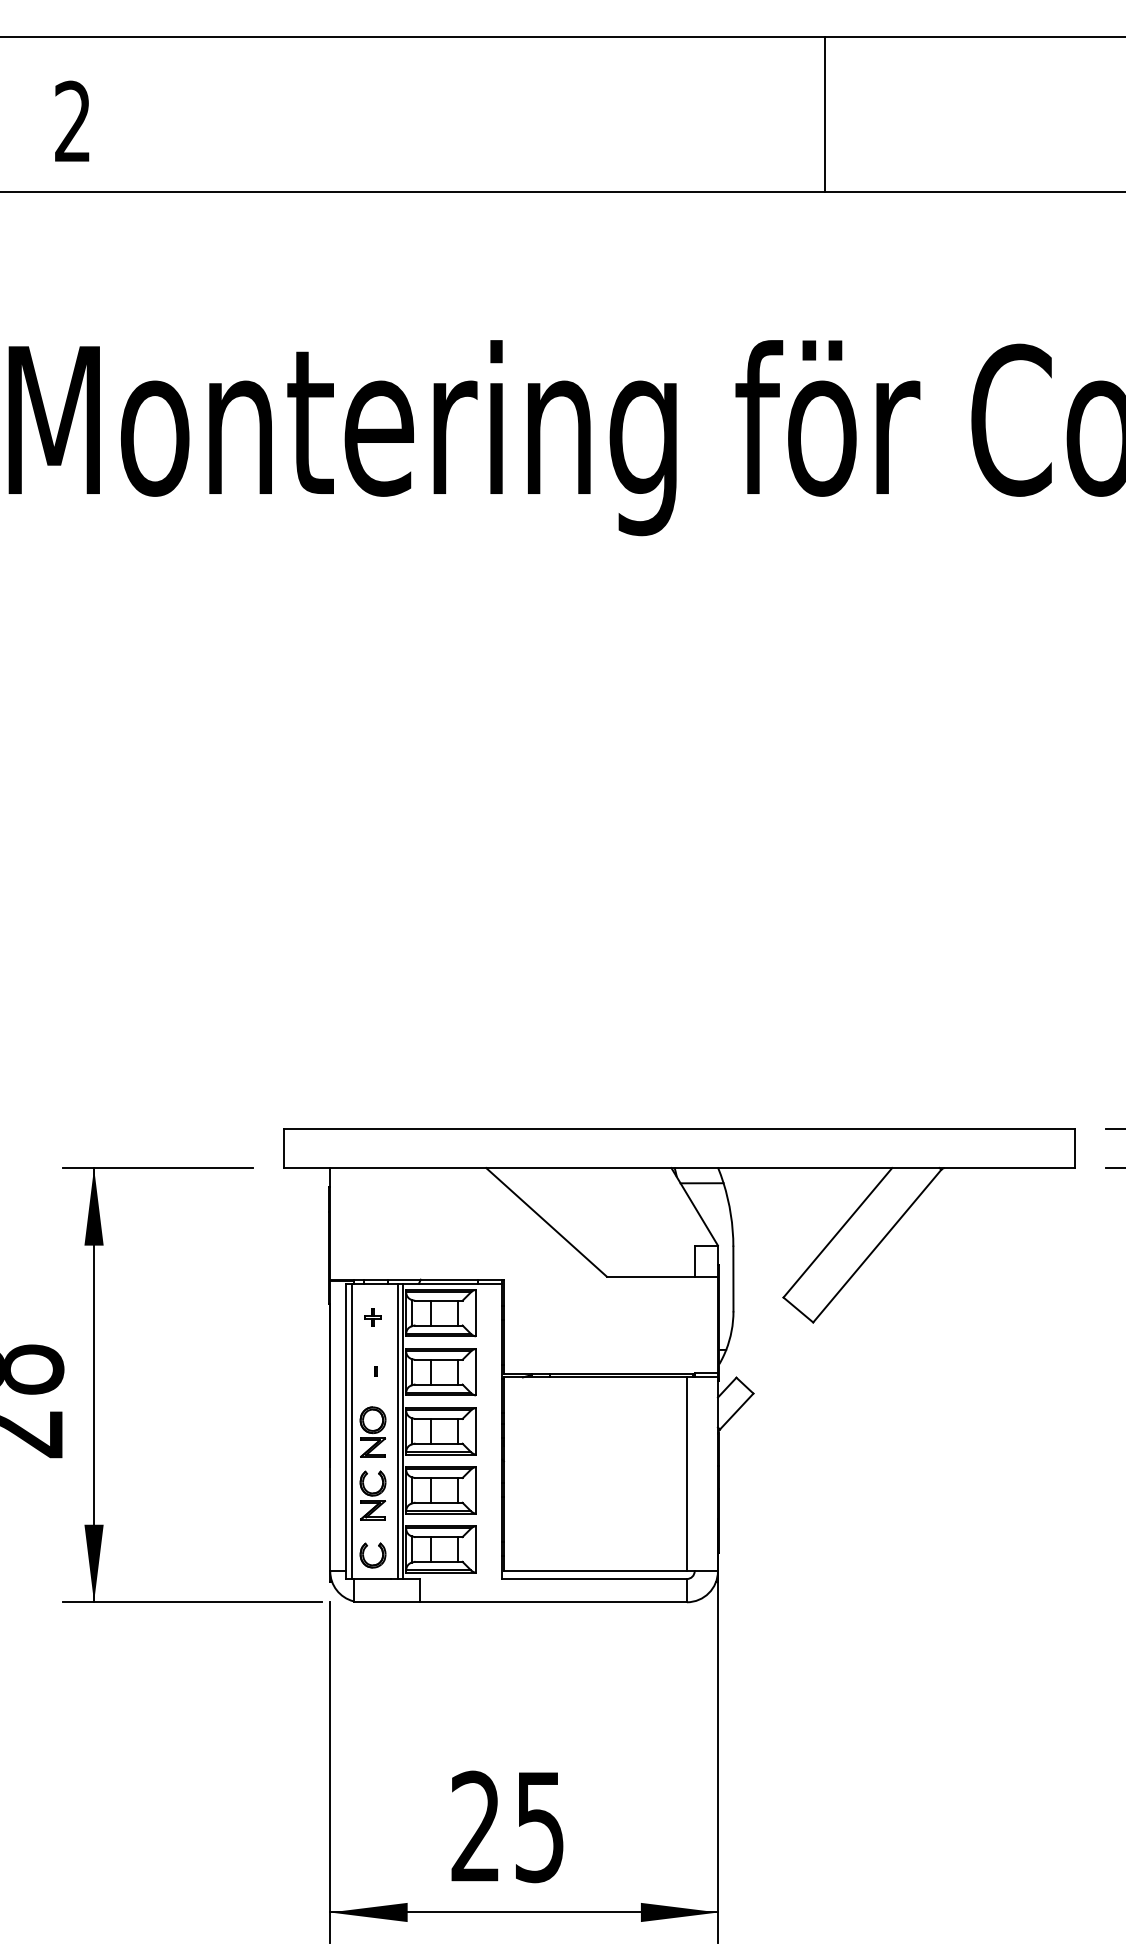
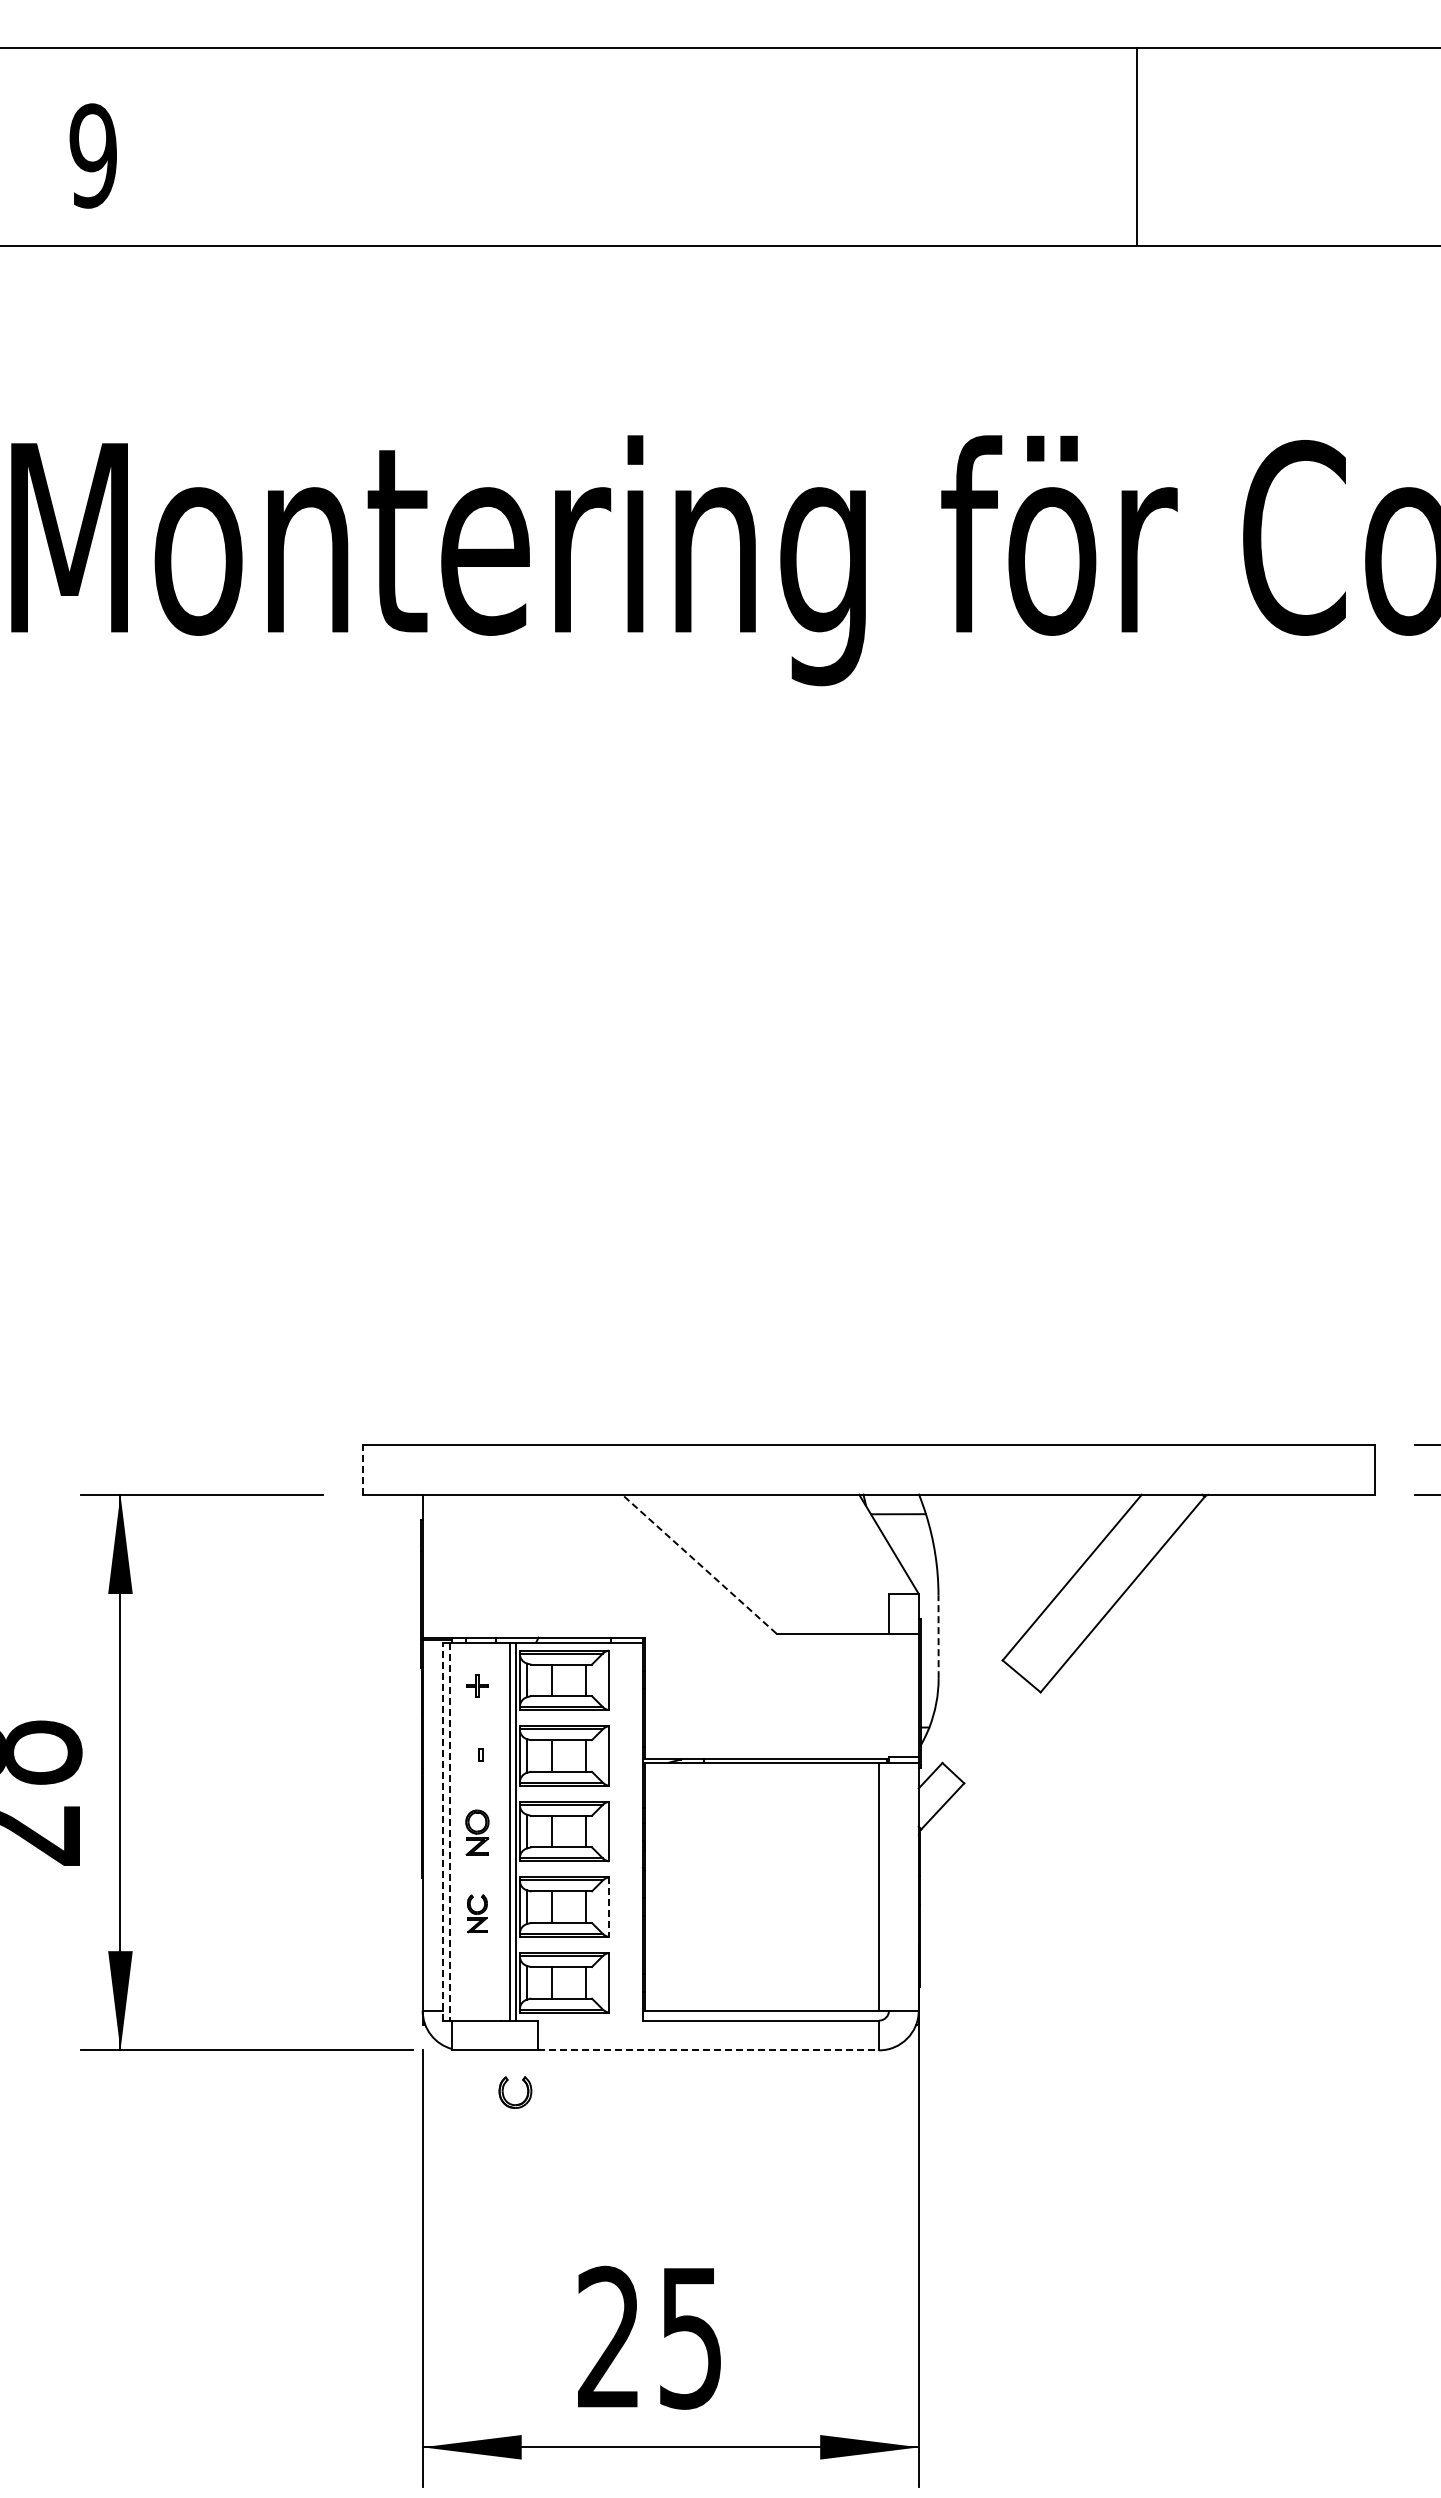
line: (824, 114) -> (1136, 146), moved
text: (72, 121) -> (92, 155), 2 -> 9
line: (284, 1148) -> (363, 1469), solid -> dashed
line: (546, 1222) -> (699, 1564), solid -> dashed
line: (733, 1278) -> (938, 1636), solid -> dashed
line: (345, 1431) -> (442, 1831), solid -> dashed
line: (351, 1432) -> (449, 1832), solid -> dashed
part: (373, 1432) -> (477, 1832), size x0.7
line: (476, 1490) -> (609, 1907), solid -> dashed
part: (373, 1495) -> (477, 1913), size x0.6
part: (379, 1561) -> (523, 2100), moved
line: (553, 1602) -> (708, 2050), solid -> dashed

